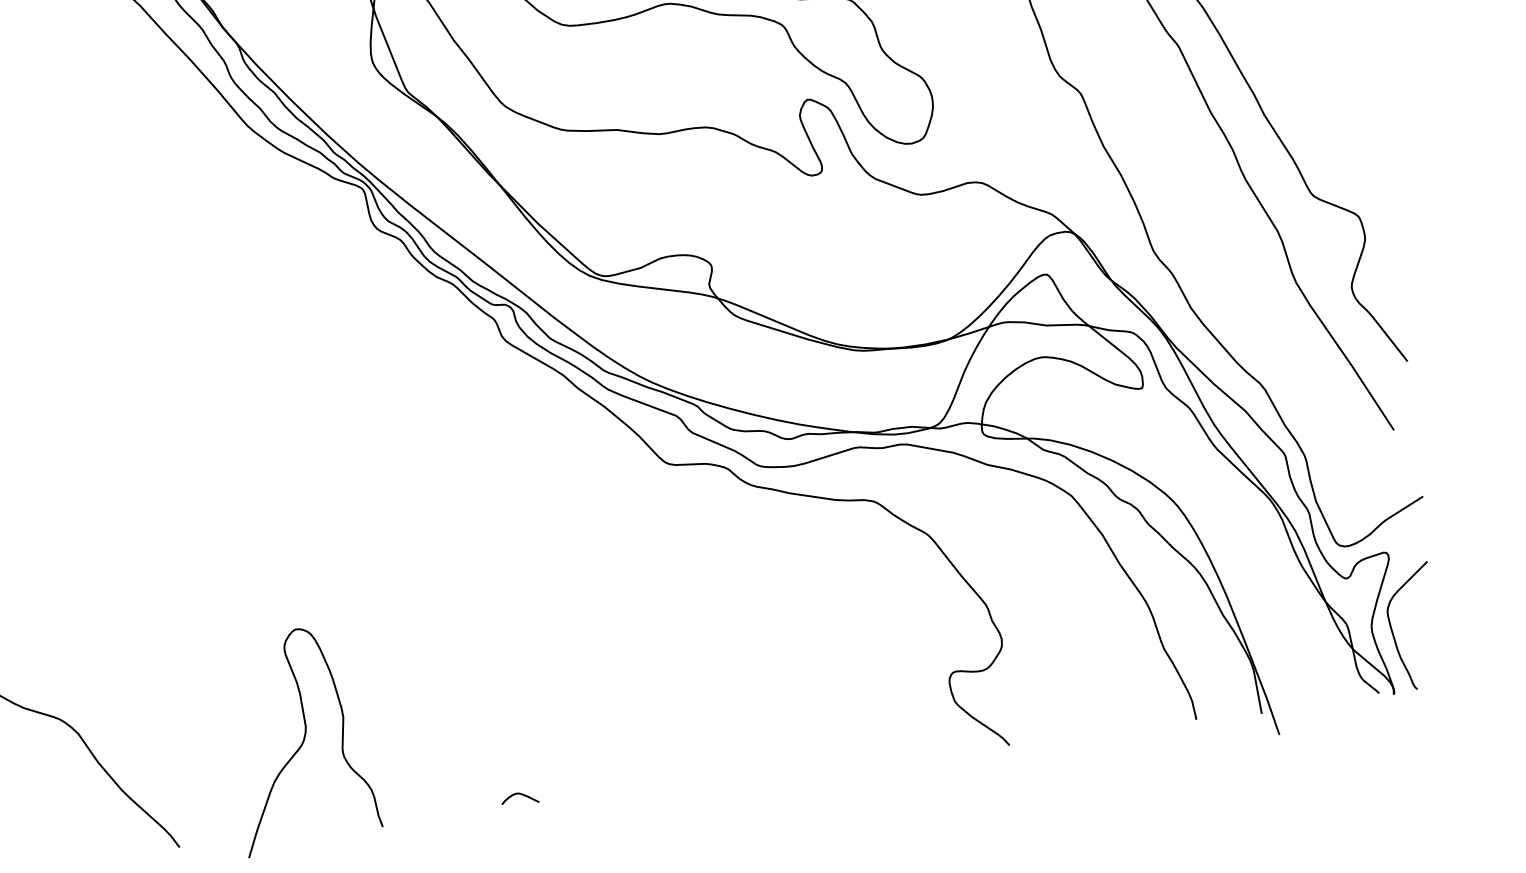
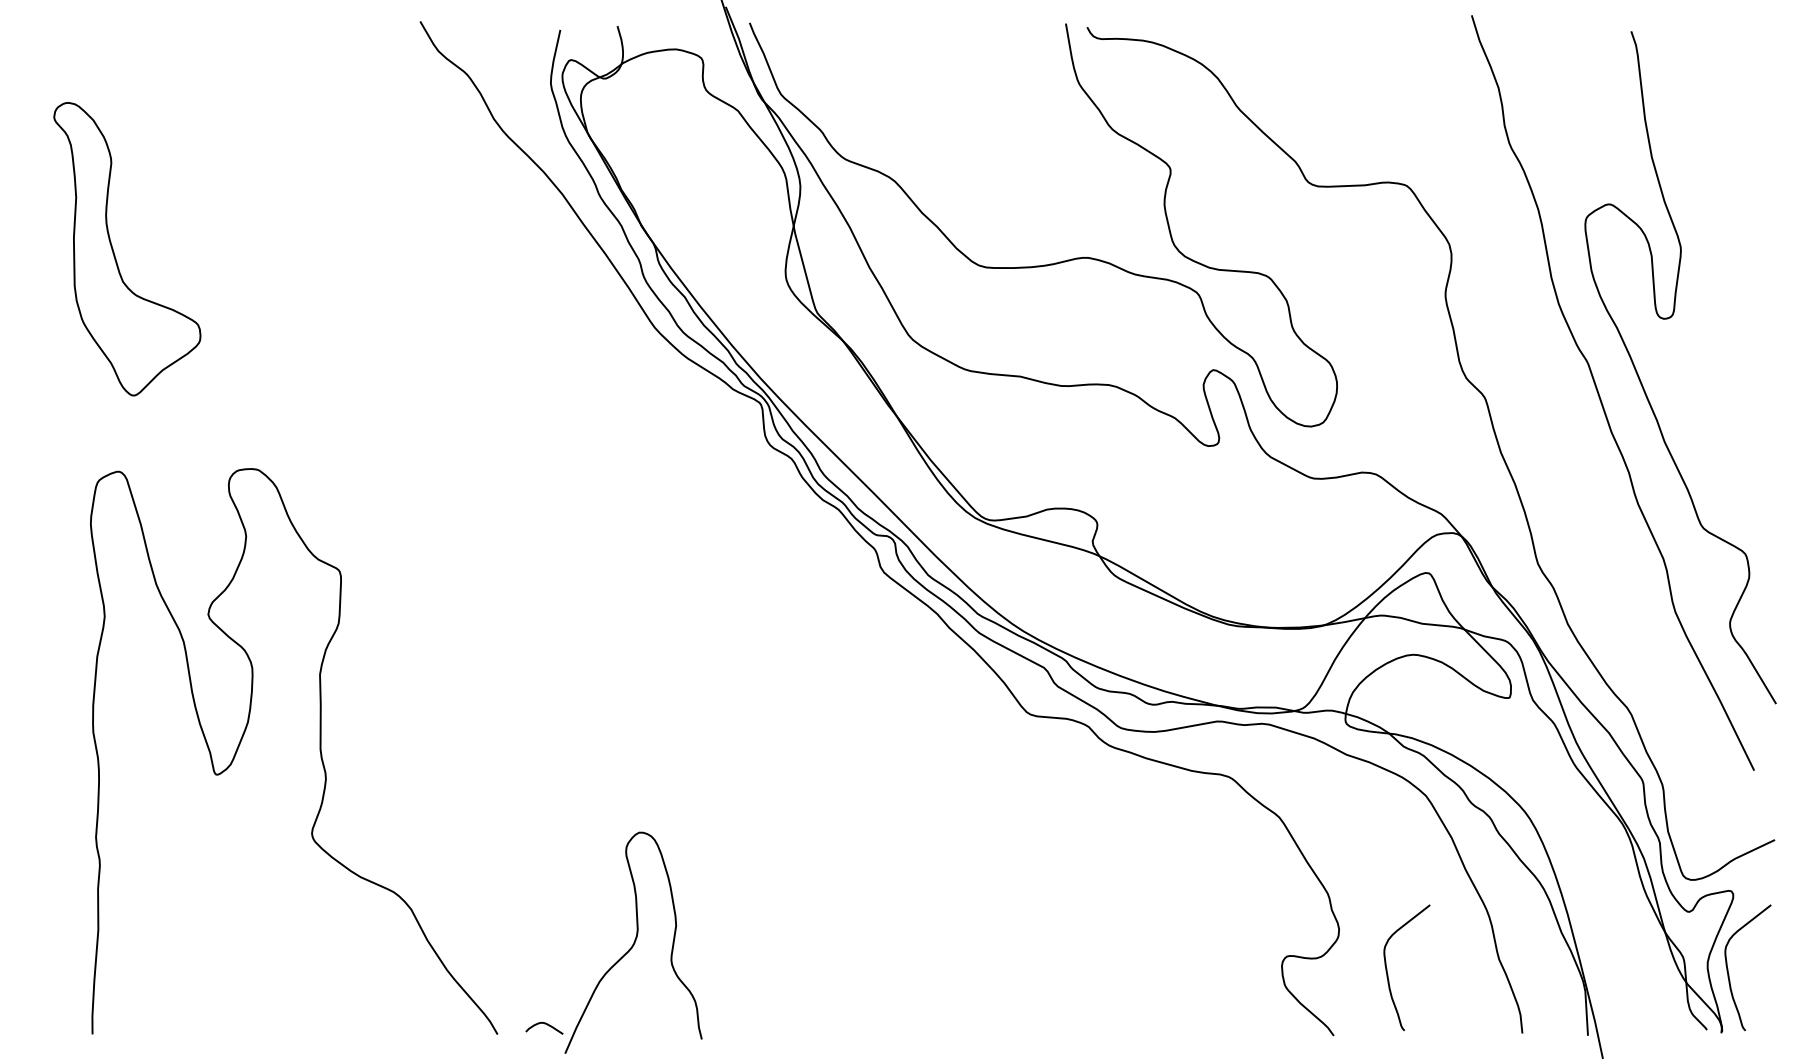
curve: (1054, 671) -> (1387, 968), added
curve: (519, 794) -> (544, 1024), moved

